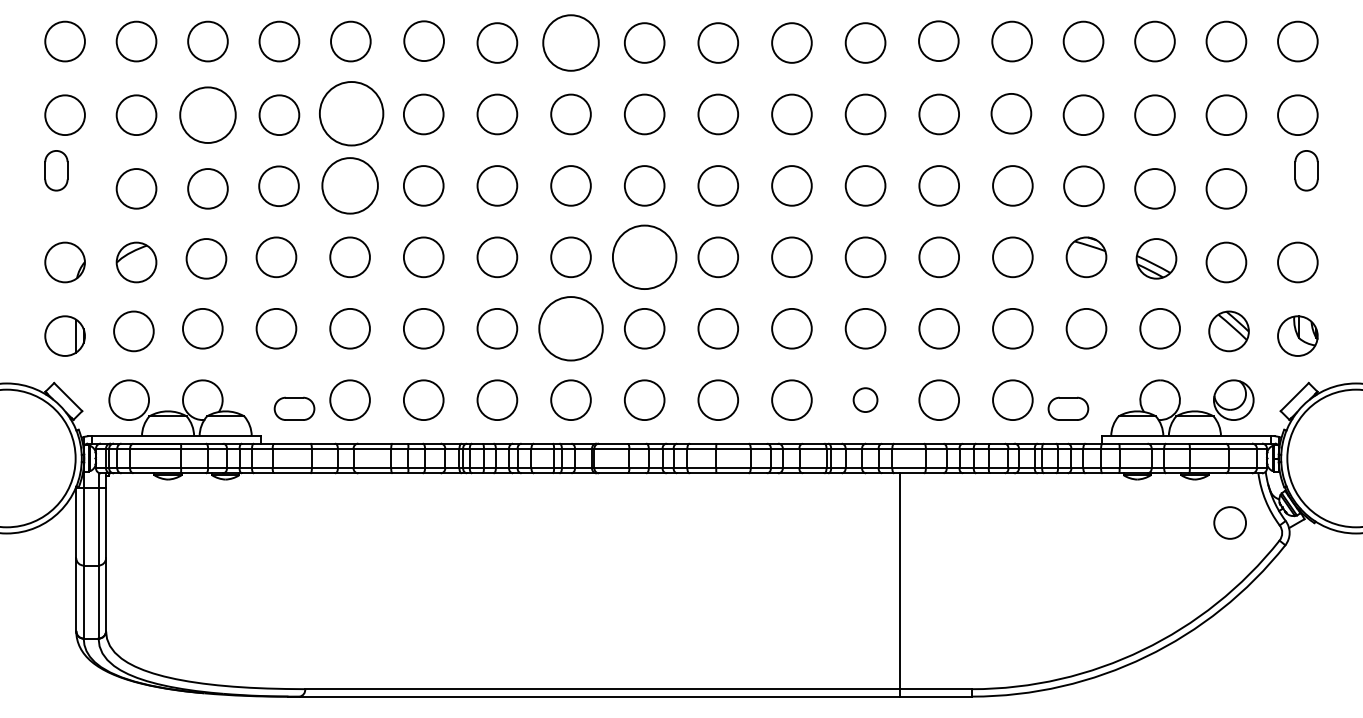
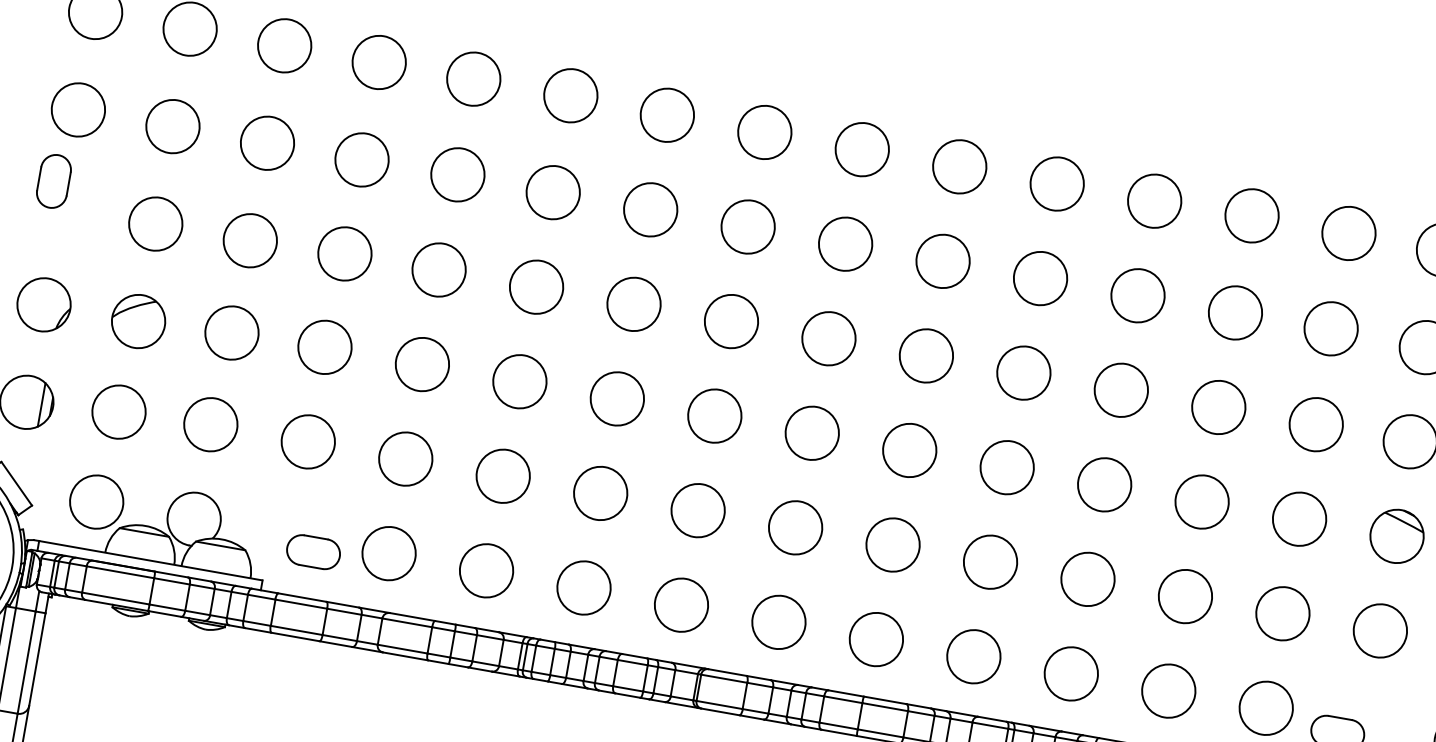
circle: (570, 42) -> (764, 131), size x0.71
circle: (351, 113) -> (457, 174), size x0.62
circle: (207, 115) -> (266, 143), size x0.71
circle: (349, 185) -> (438, 269), size x0.71
circle: (644, 257) -> (812, 433), size x0.62
circle: (570, 328) -> (697, 510), size x0.62
circle: (865, 399) -> (1071, 672), size x1.67

